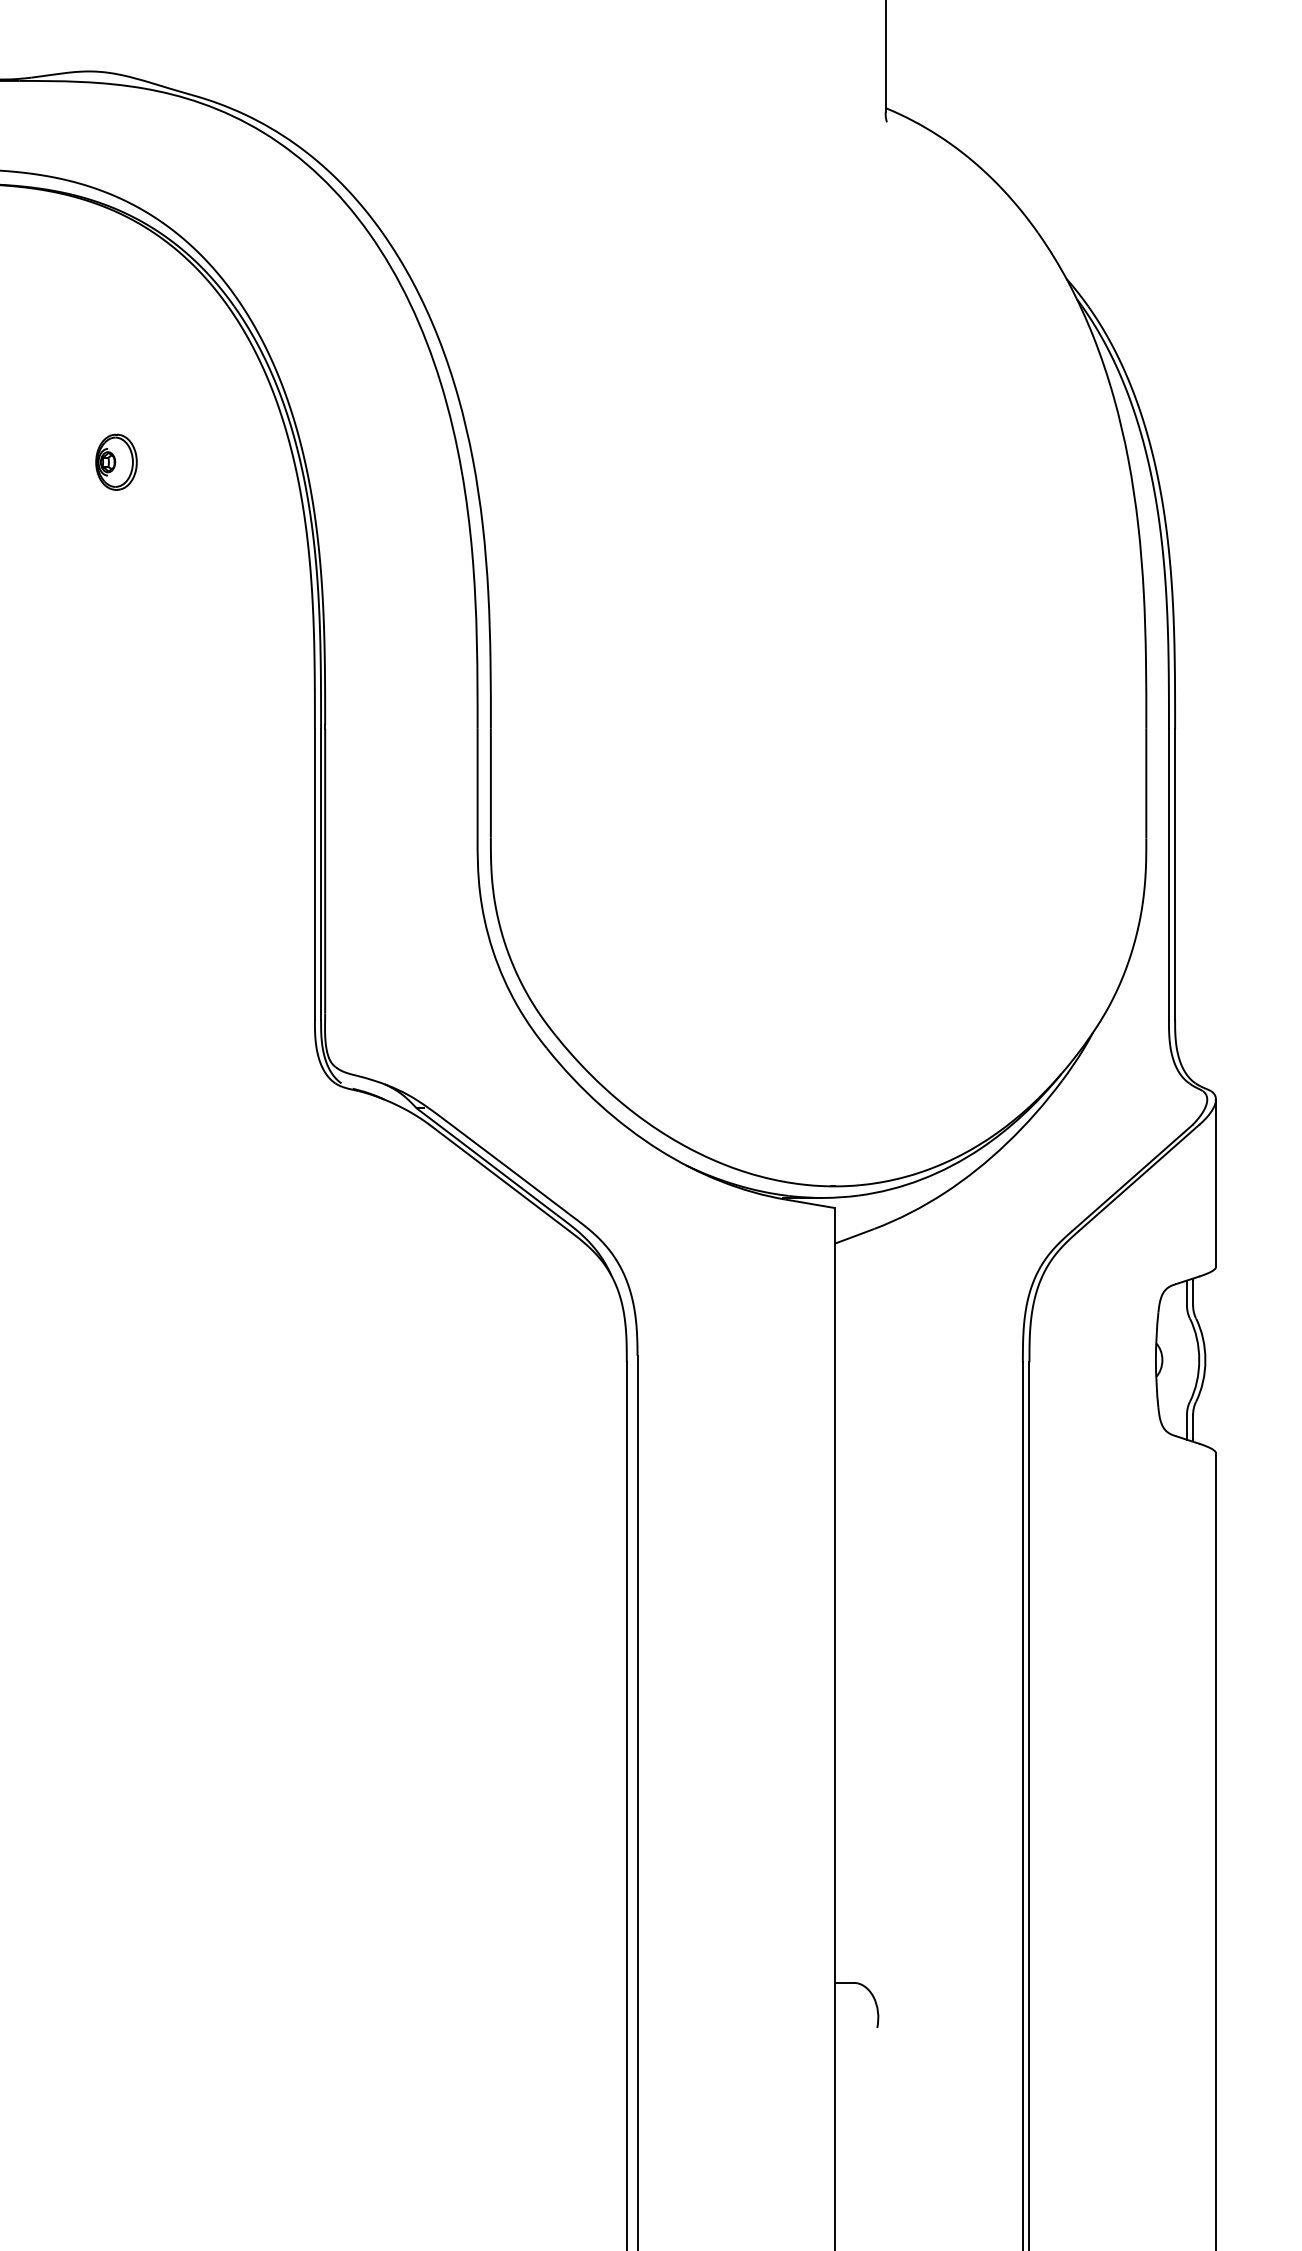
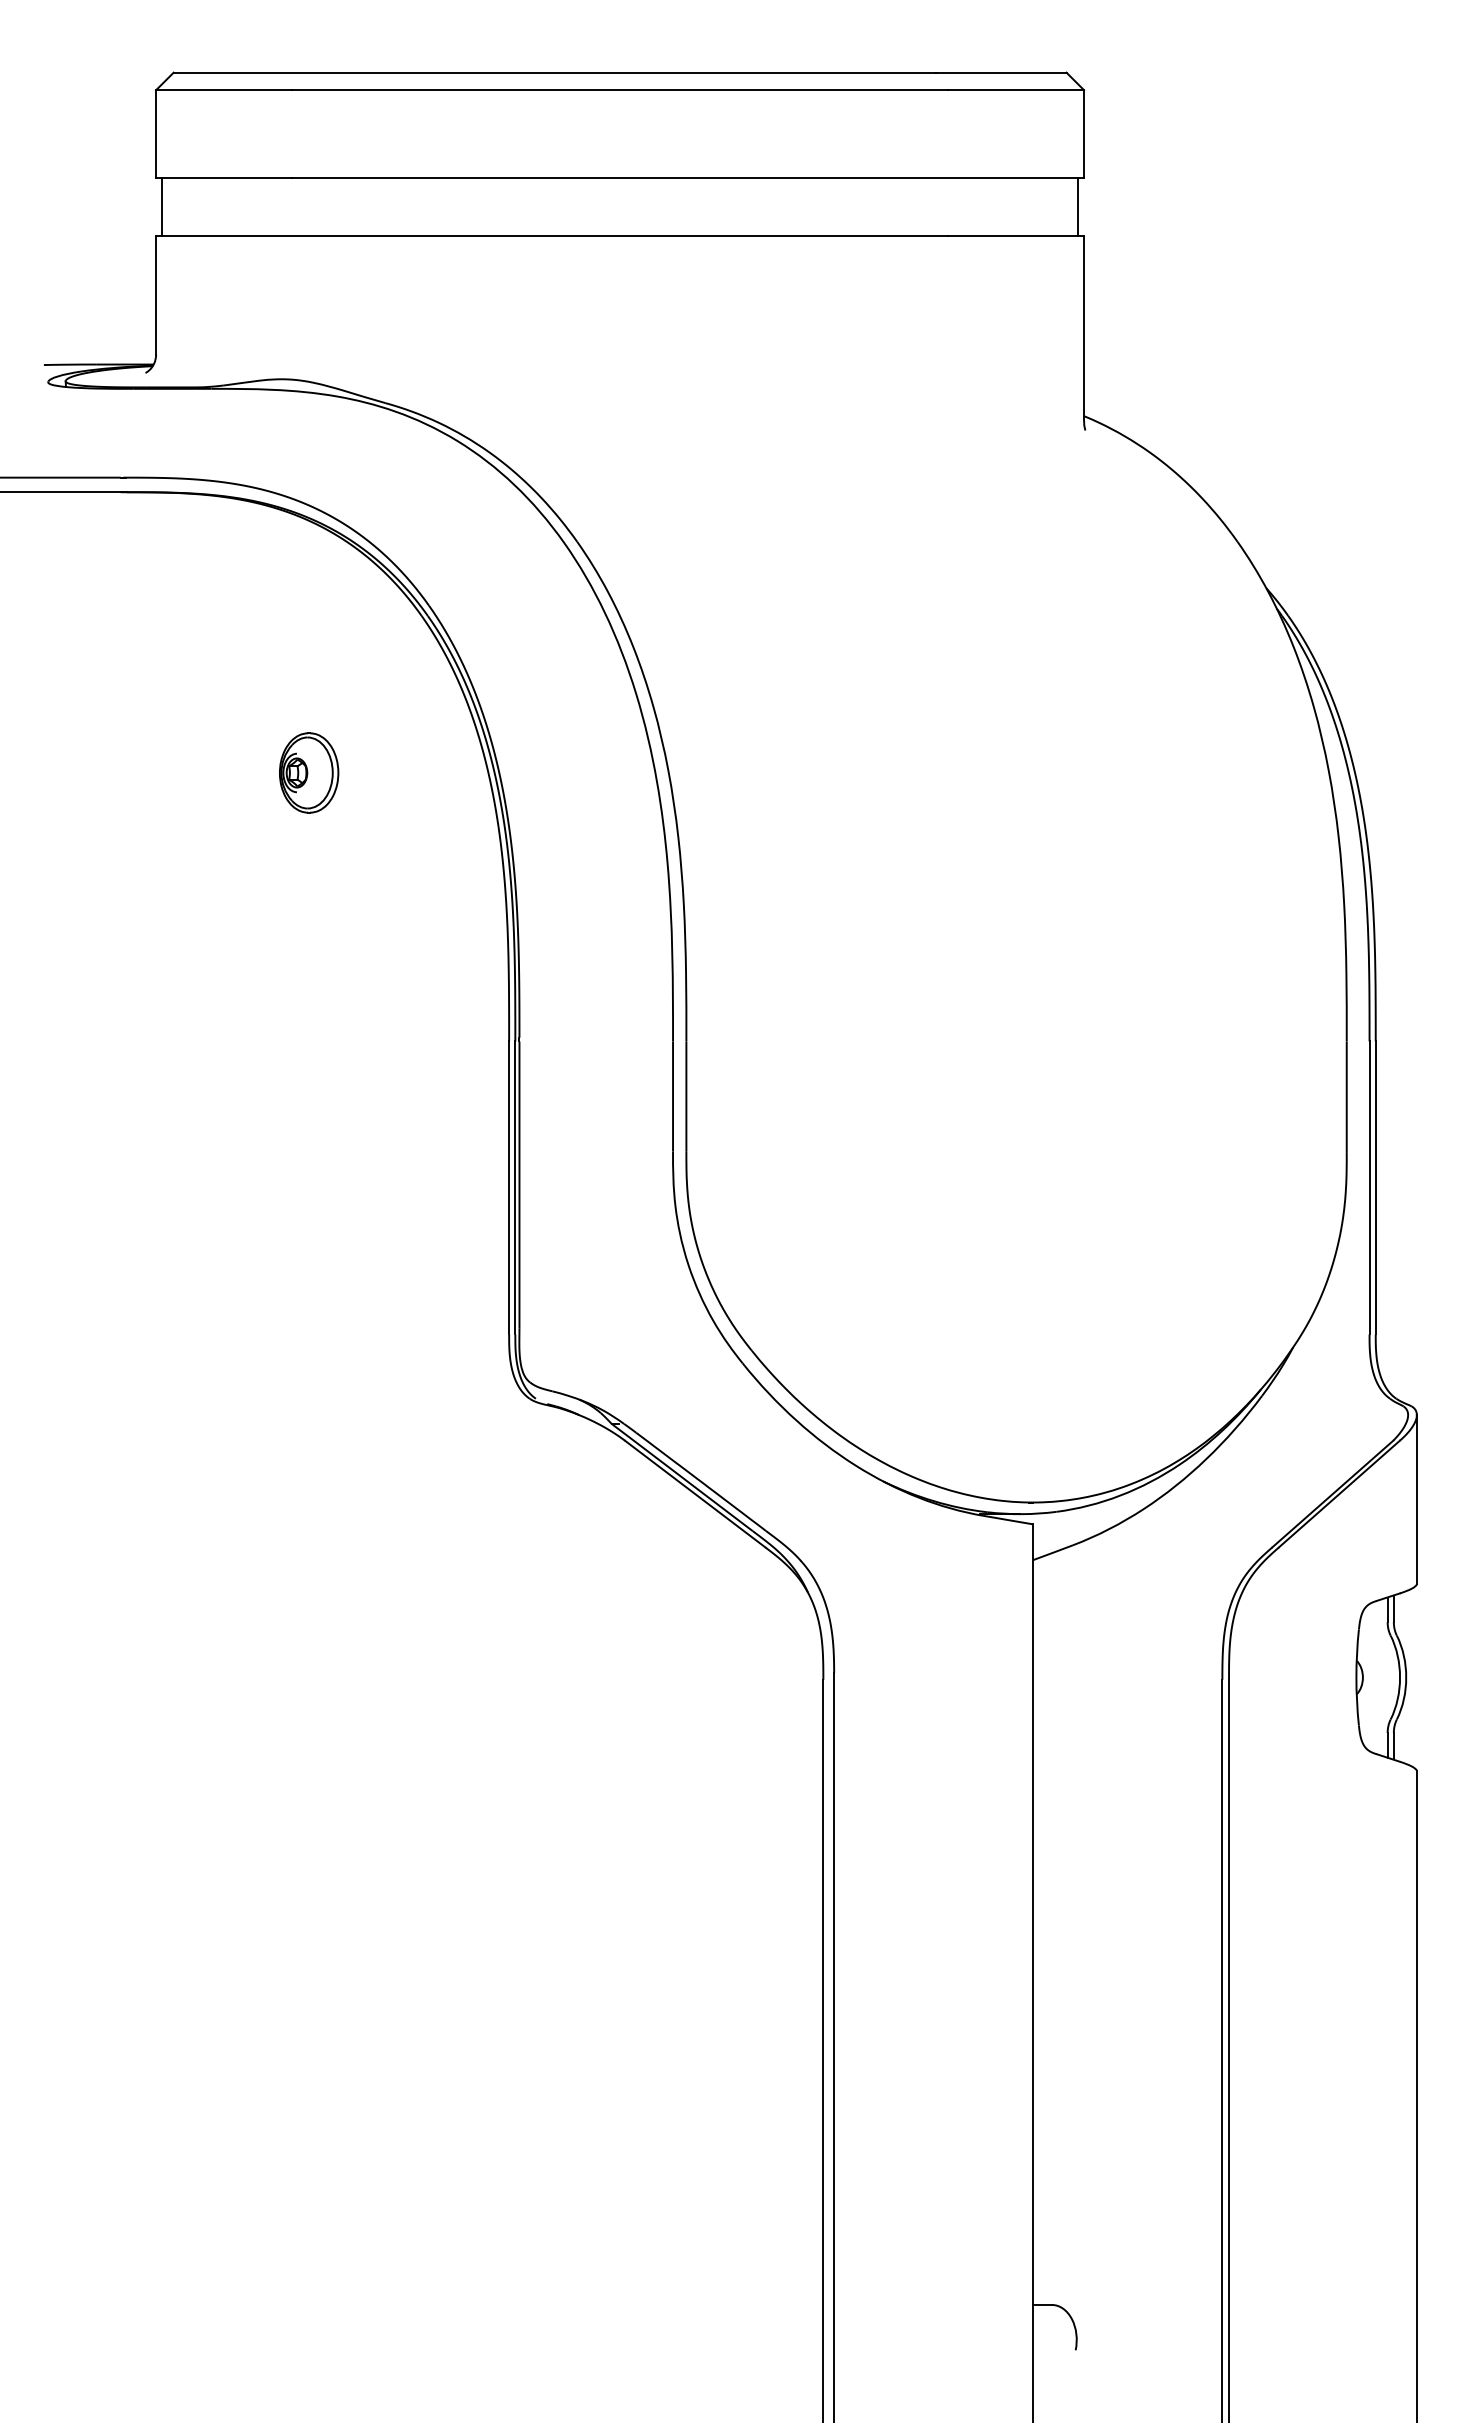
part: (116, 461) -> (309, 772), size x1.43

